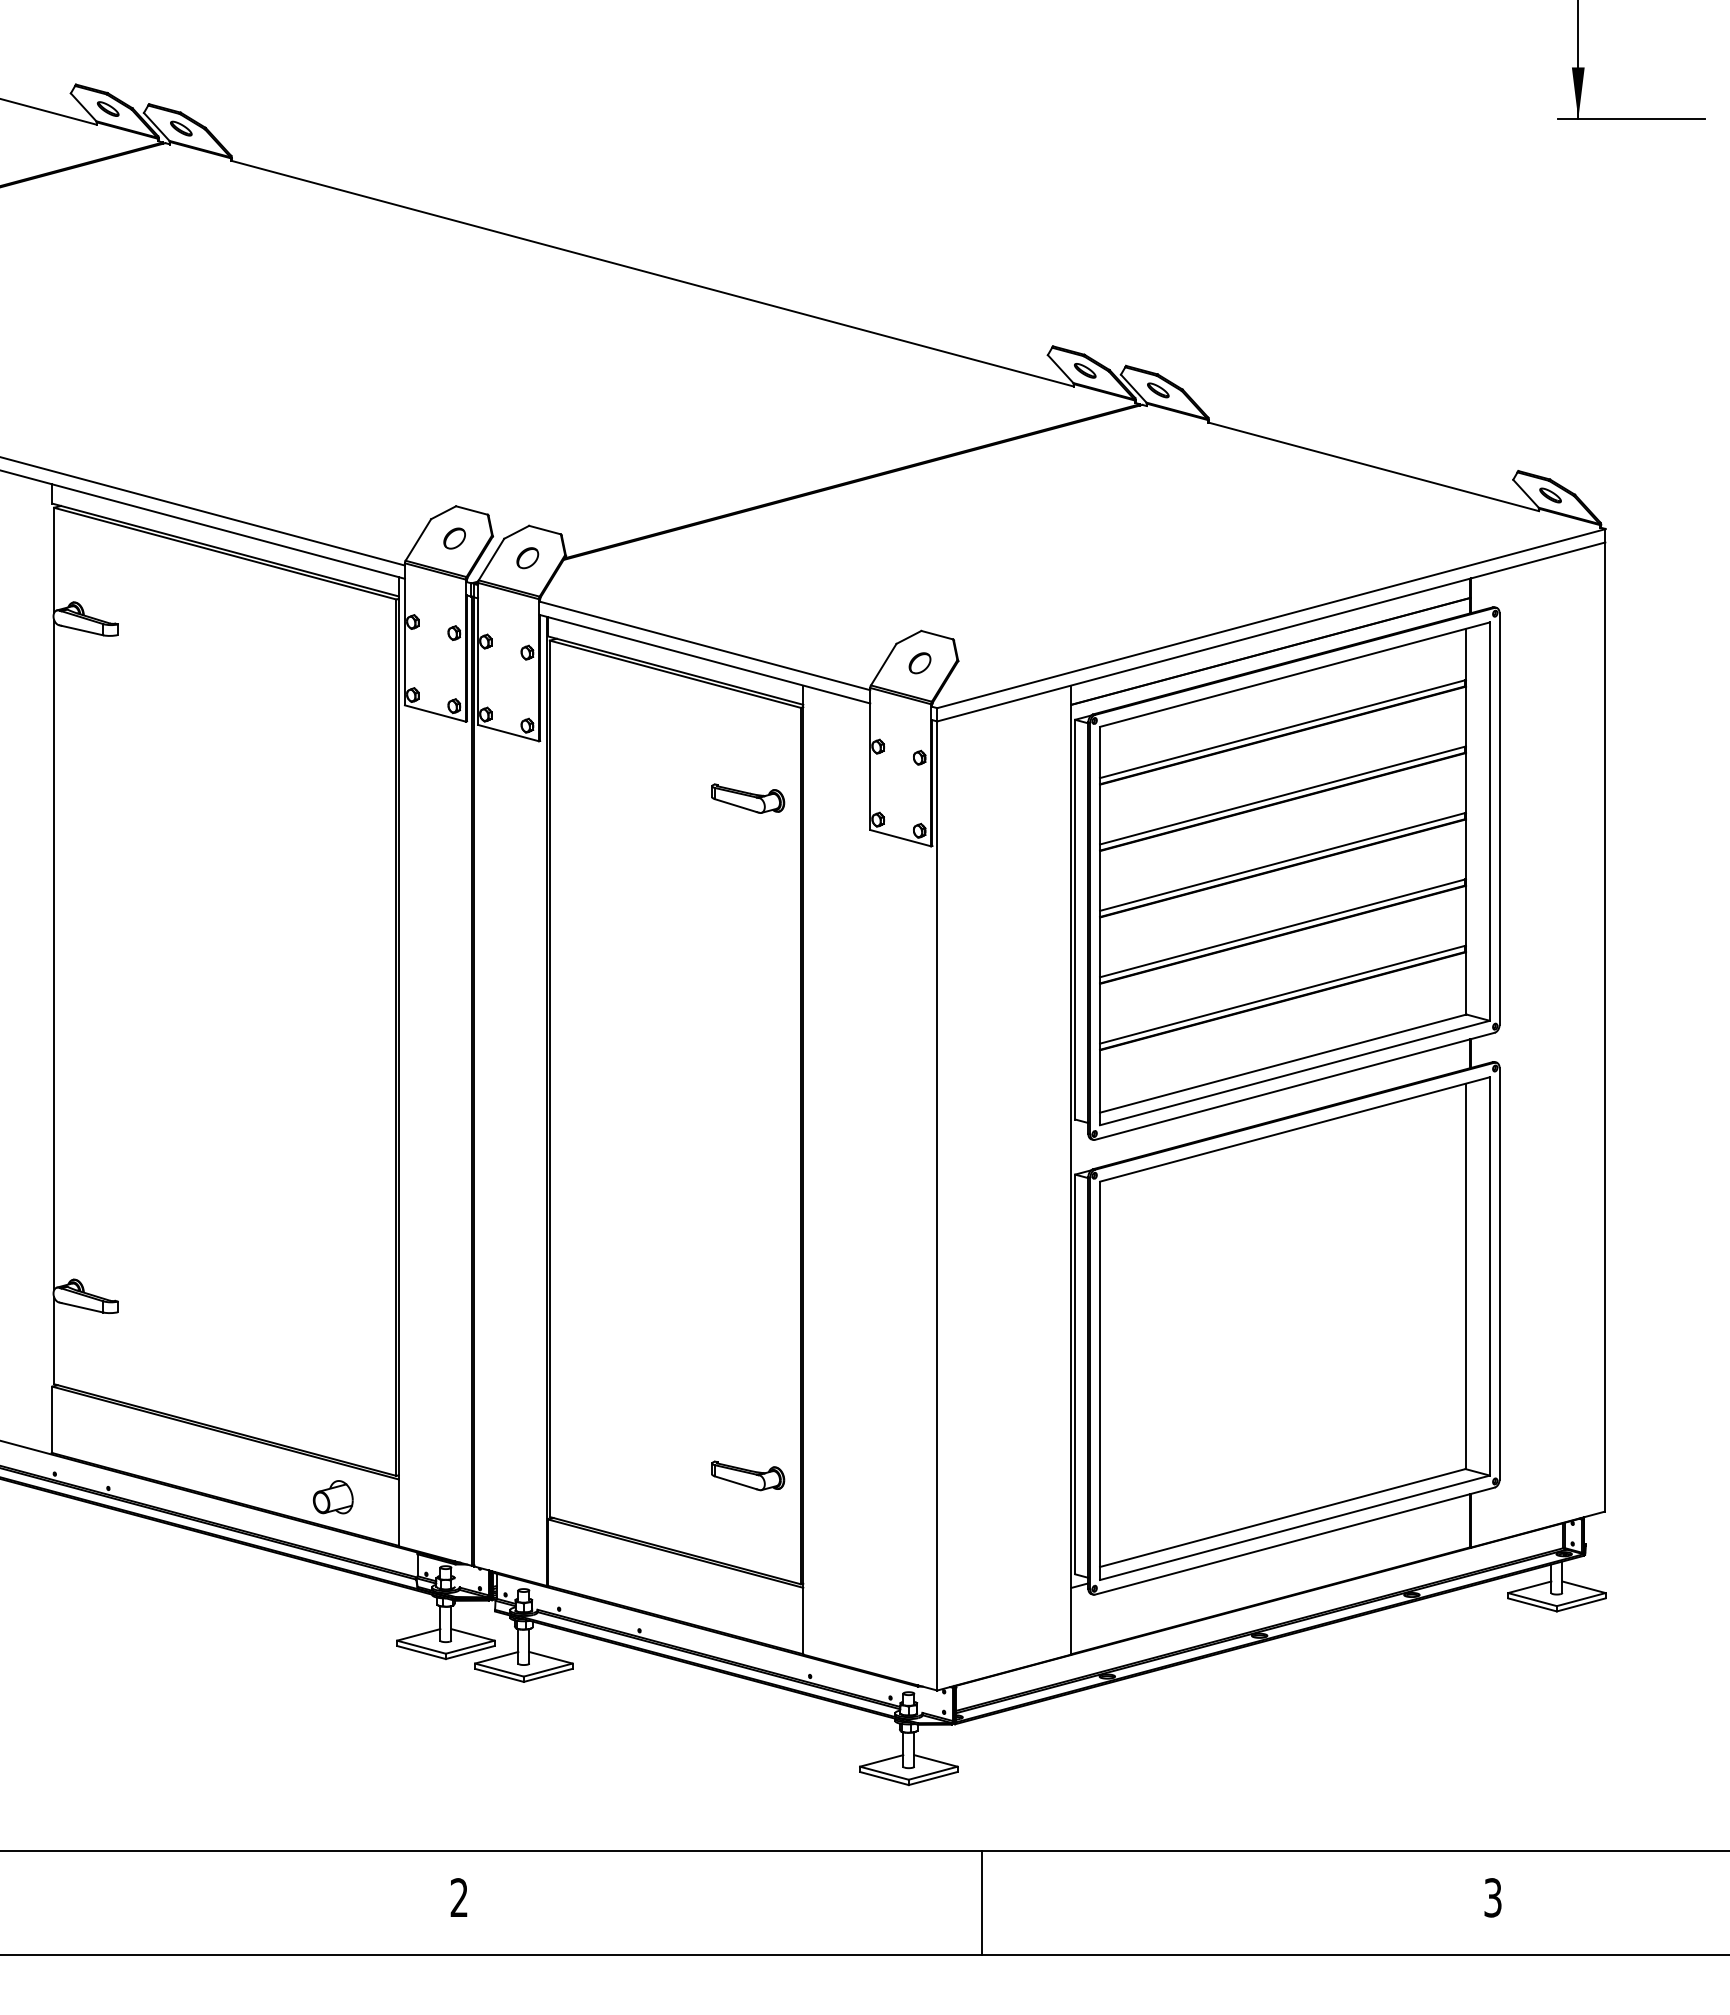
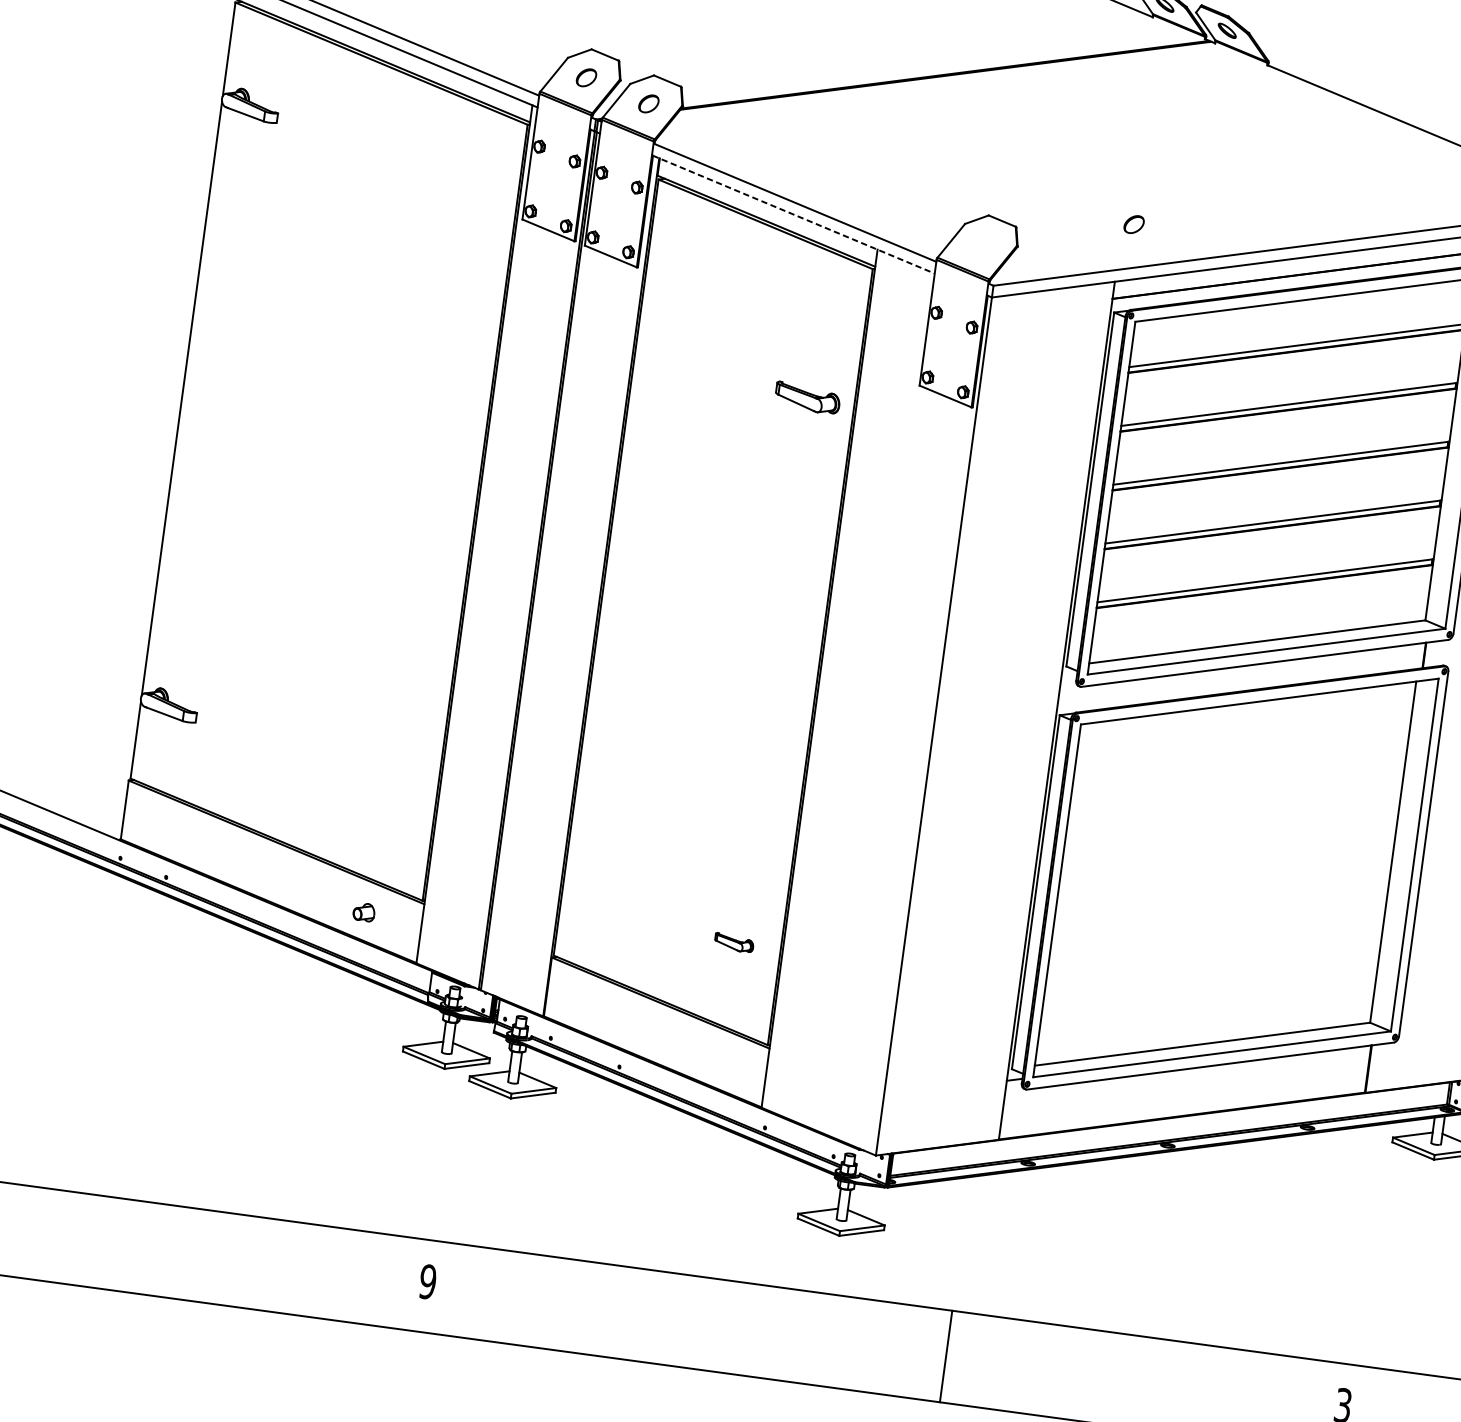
line: (705, 659) -> (794, 214), solid -> dashed
part: (919, 663) -> (1133, 224), moved
part: (748, 798) -> (808, 398), moved
part: (748, 1475) -> (734, 942), size x0.6
part: (332, 1497) -> (363, 912), size x0.6
text: (459, 1897) -> (428, 1281), 2 -> 9
line: (982, 1902) -> (946, 1356), moved

